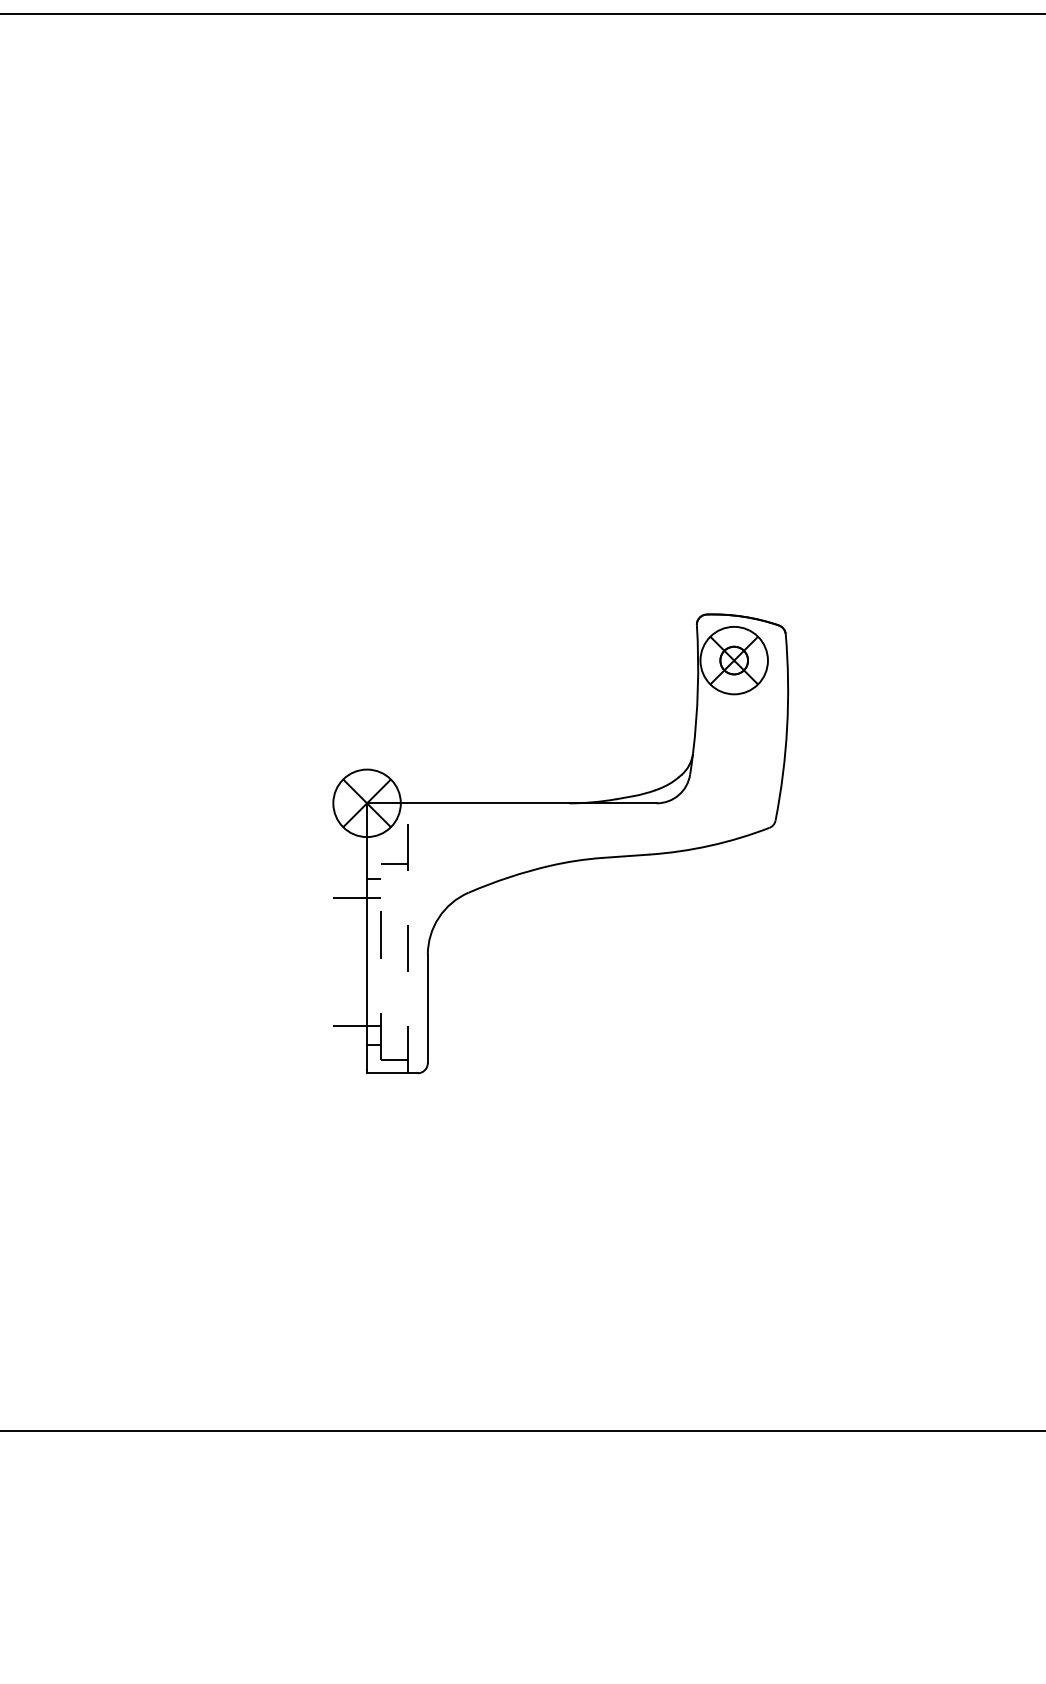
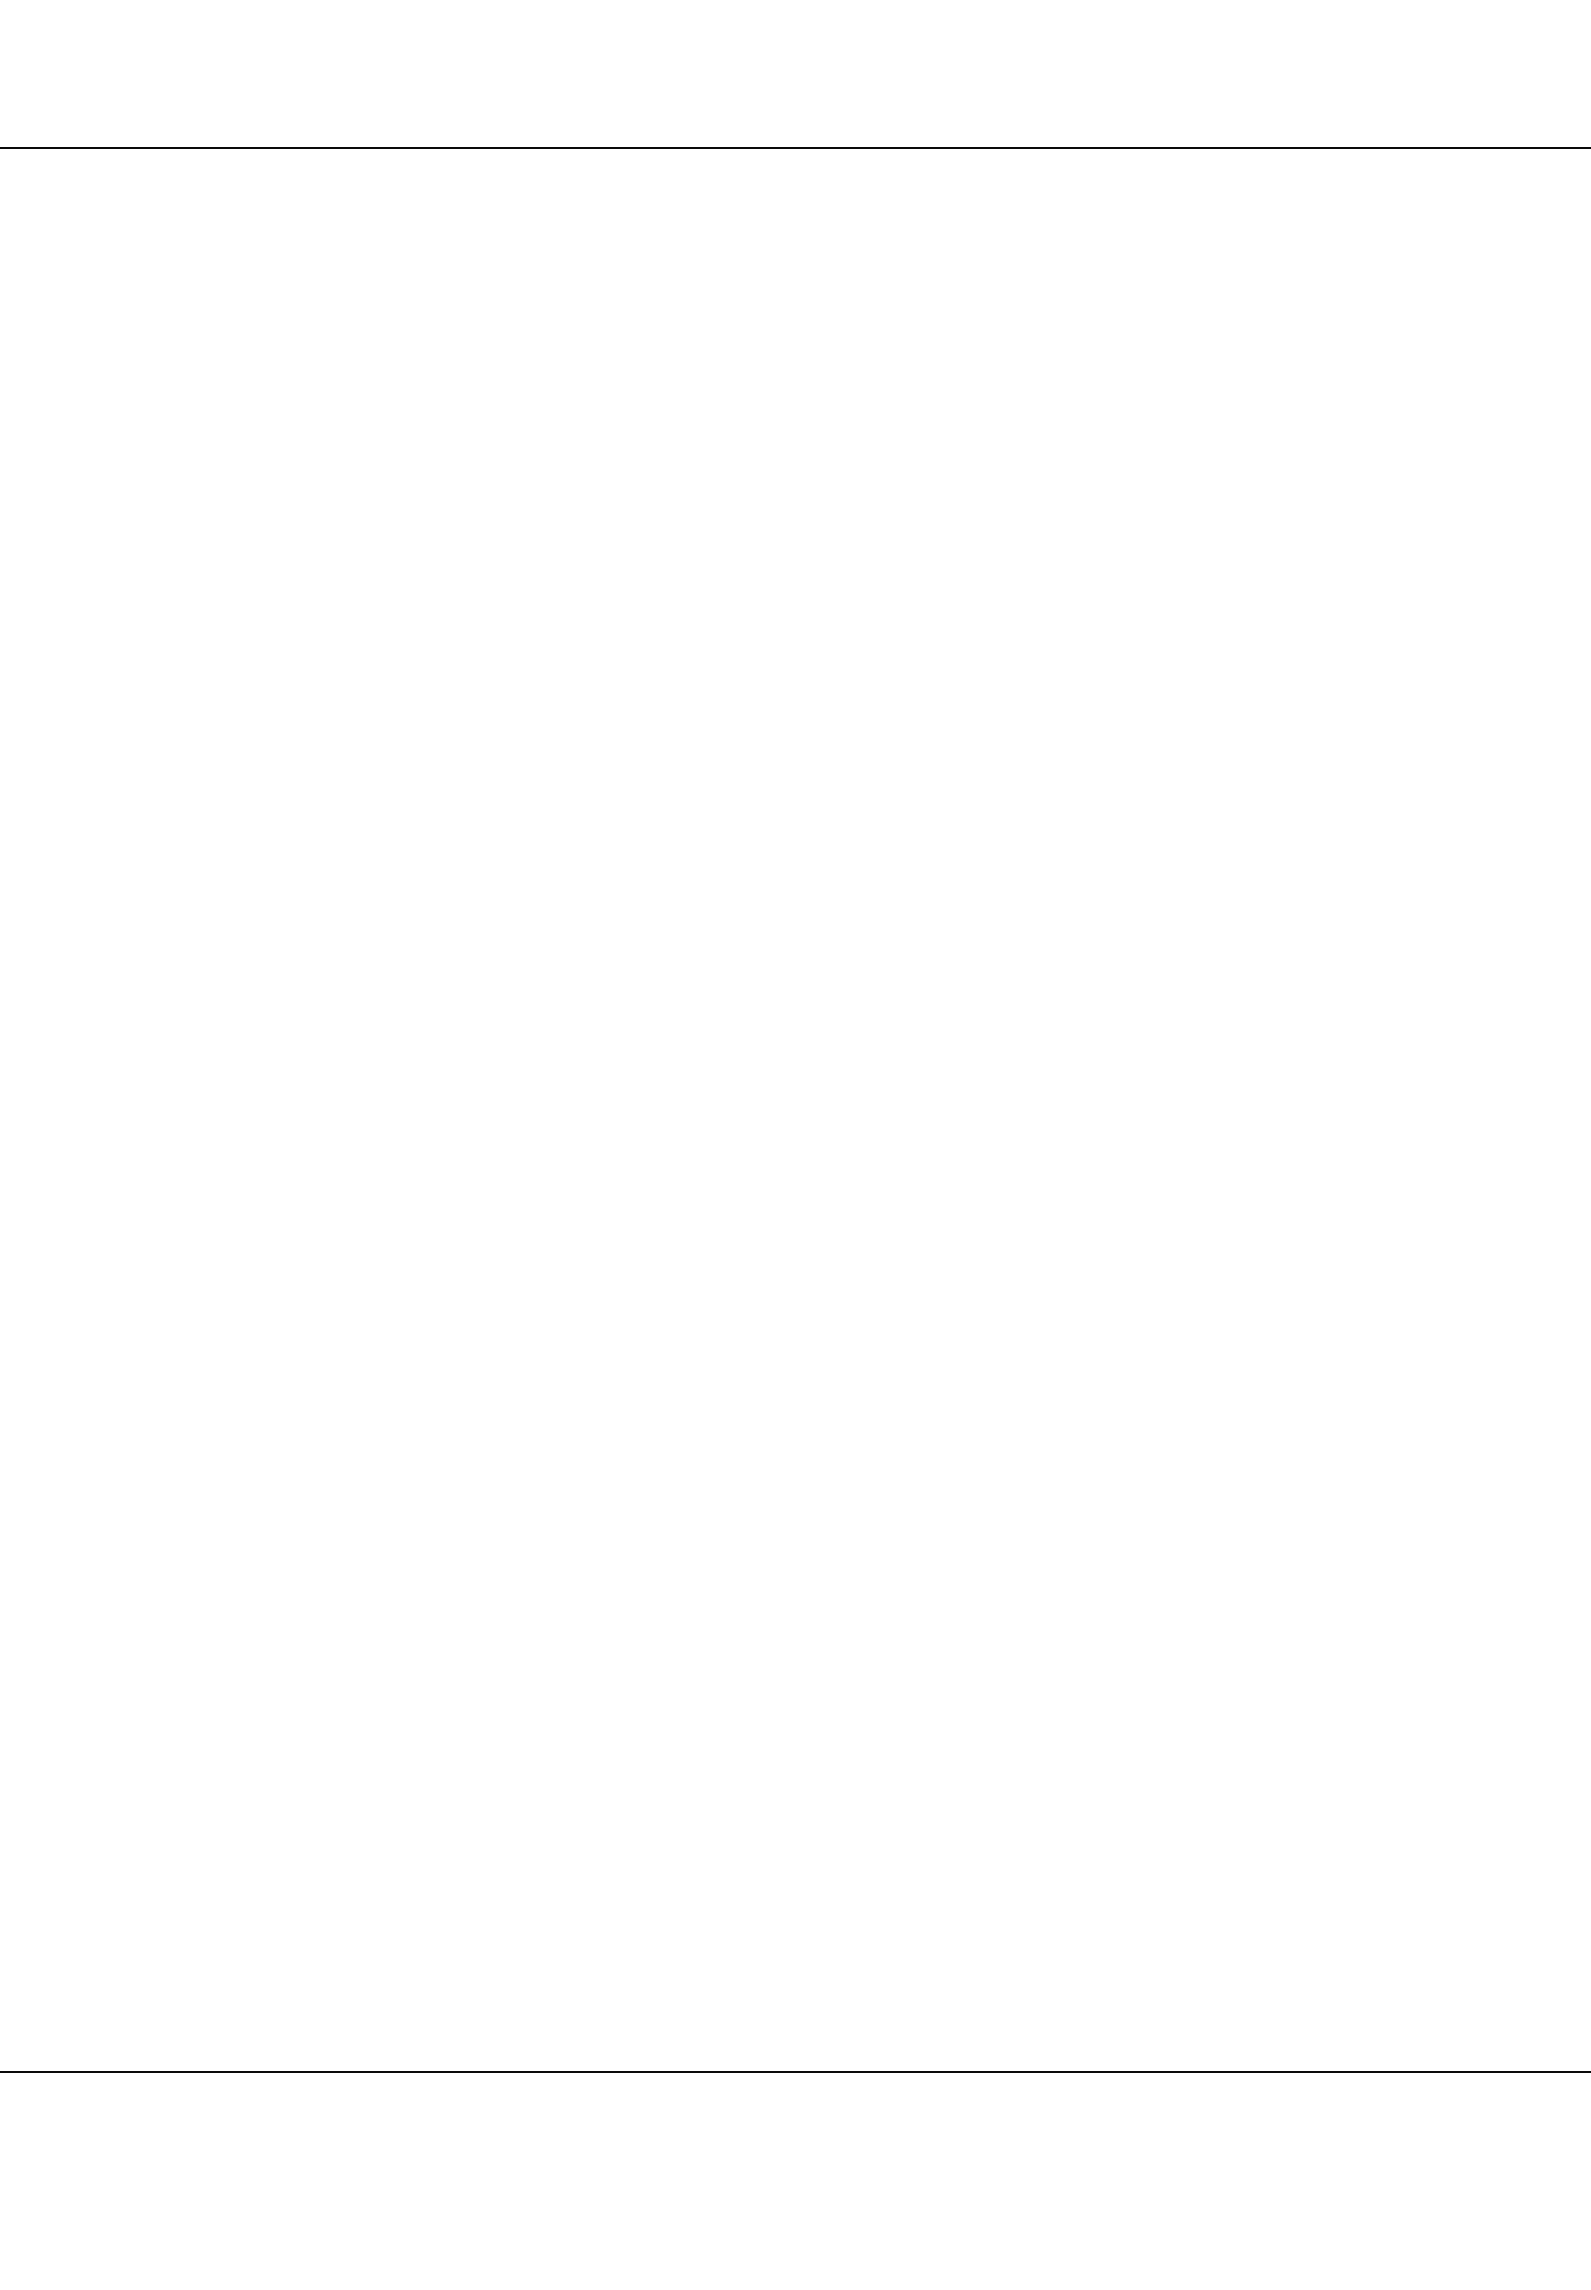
part: (560, 843) -> (852, 1274), removed

